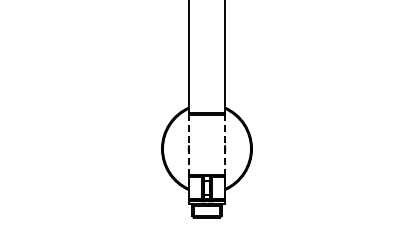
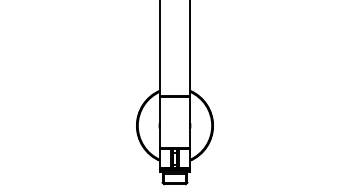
line: (189, 144) -> (160, 122), dashed -> solid
line: (224, 144) -> (189, 122), dashed -> solid

